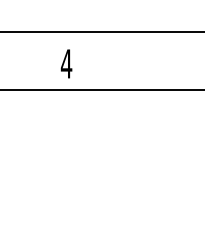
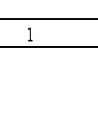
text: (65, 63) -> (29, 34), 4 -> 1

